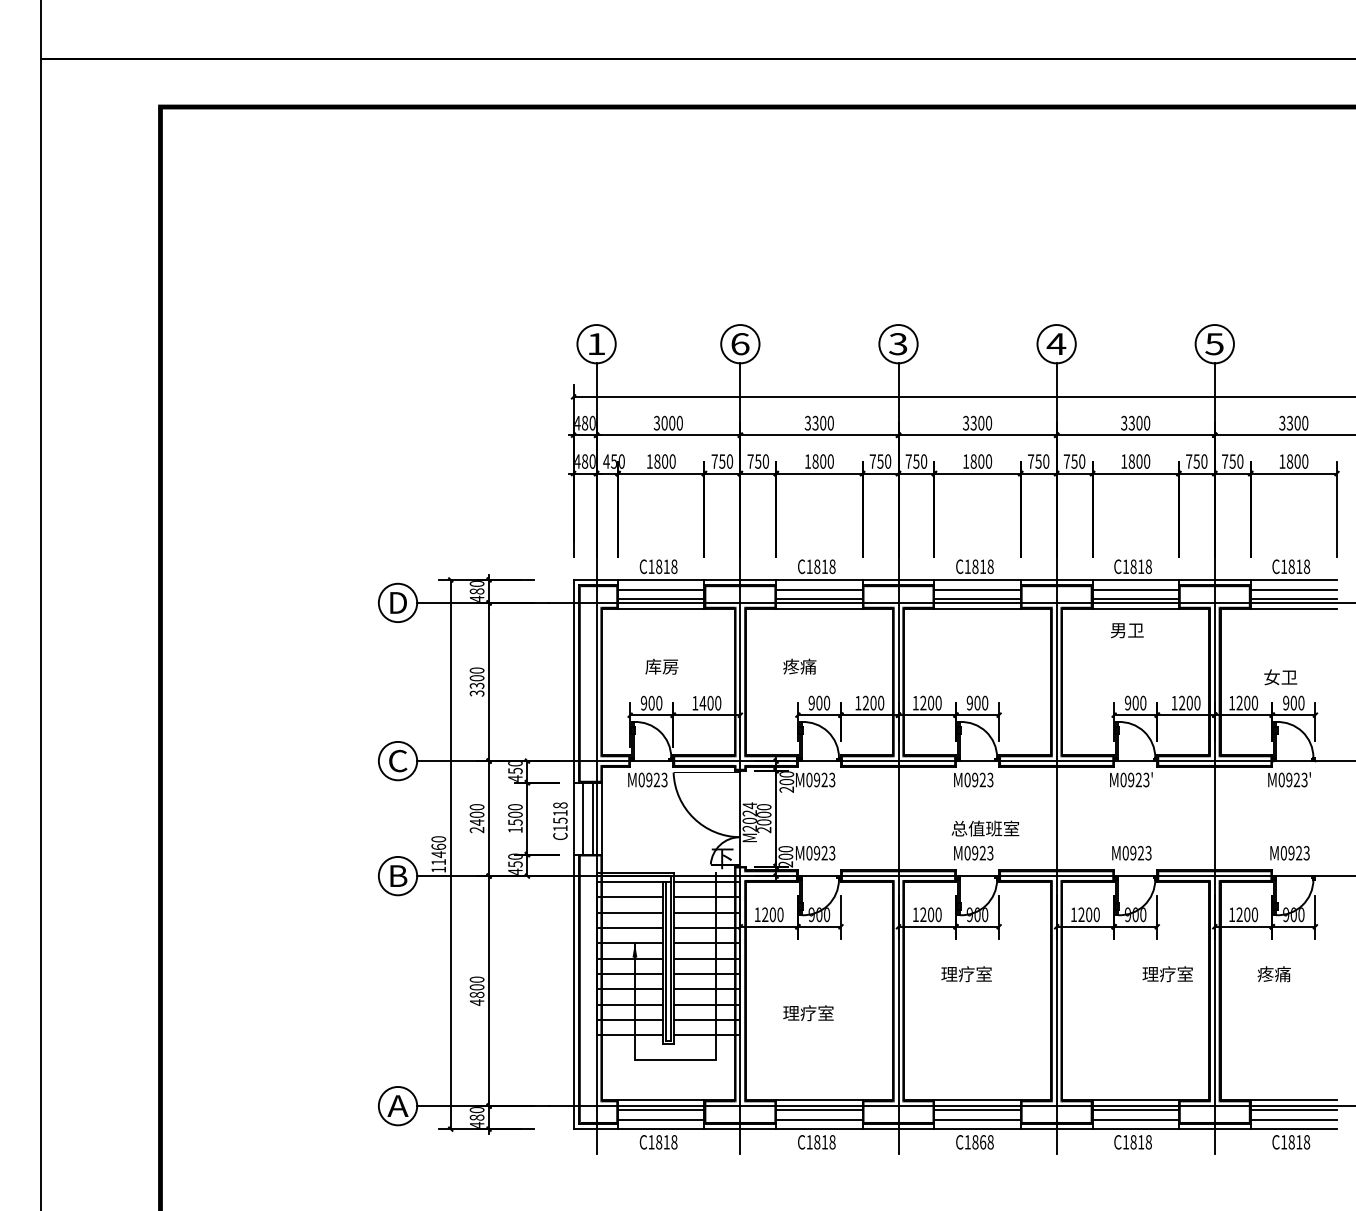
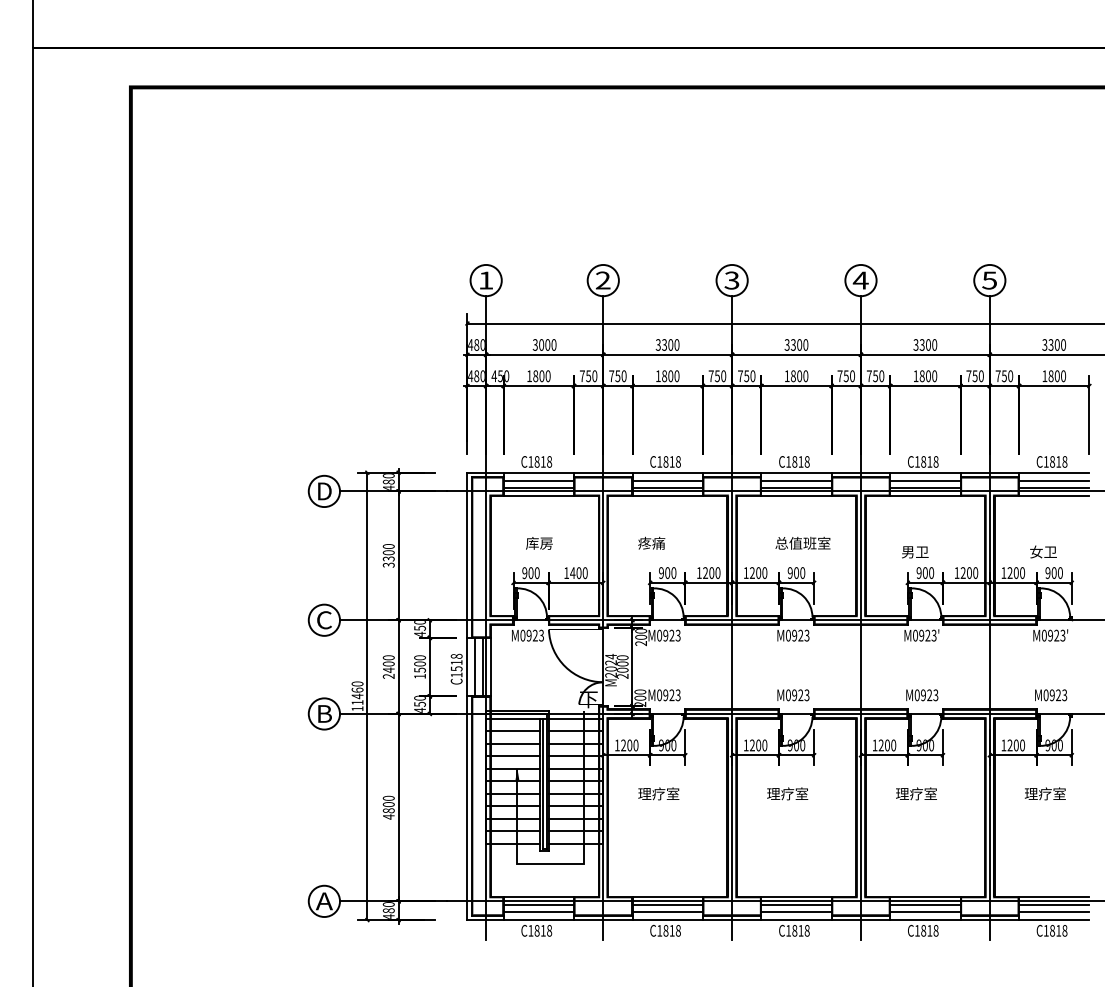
text: (740, 344) -> (603, 280), 6 -> 2
text: (1127, 630) -> (915, 552), moved
text: (985, 828) -> (803, 543), moved
text: (1167, 974) -> (916, 794), moved
text: (1282, 974) -> (1044, 794), 疼痛 -> 理疗室
text: (808, 1013) -> (658, 794), moved
text: (983, 1142) -> (801, 930), C1868 -> C1818

